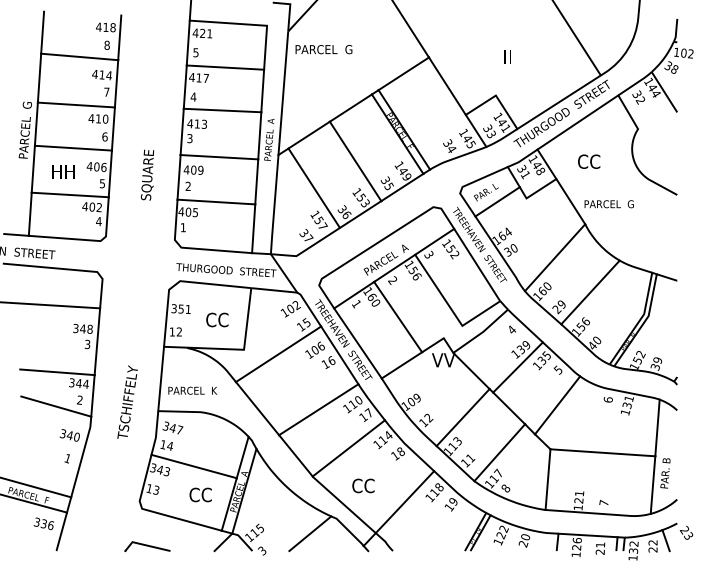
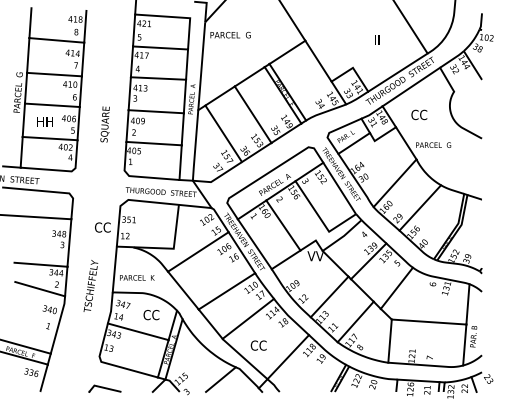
text: (507, 56) -> (376, 40), moved
text: (217, 319) -> (102, 227), moved
text: (200, 494) -> (151, 314), moved

